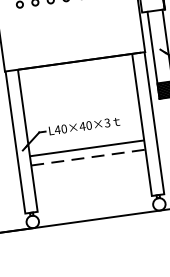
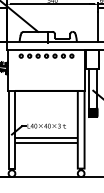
line: (90, 157) -> (47, 143), dashed -> solid

